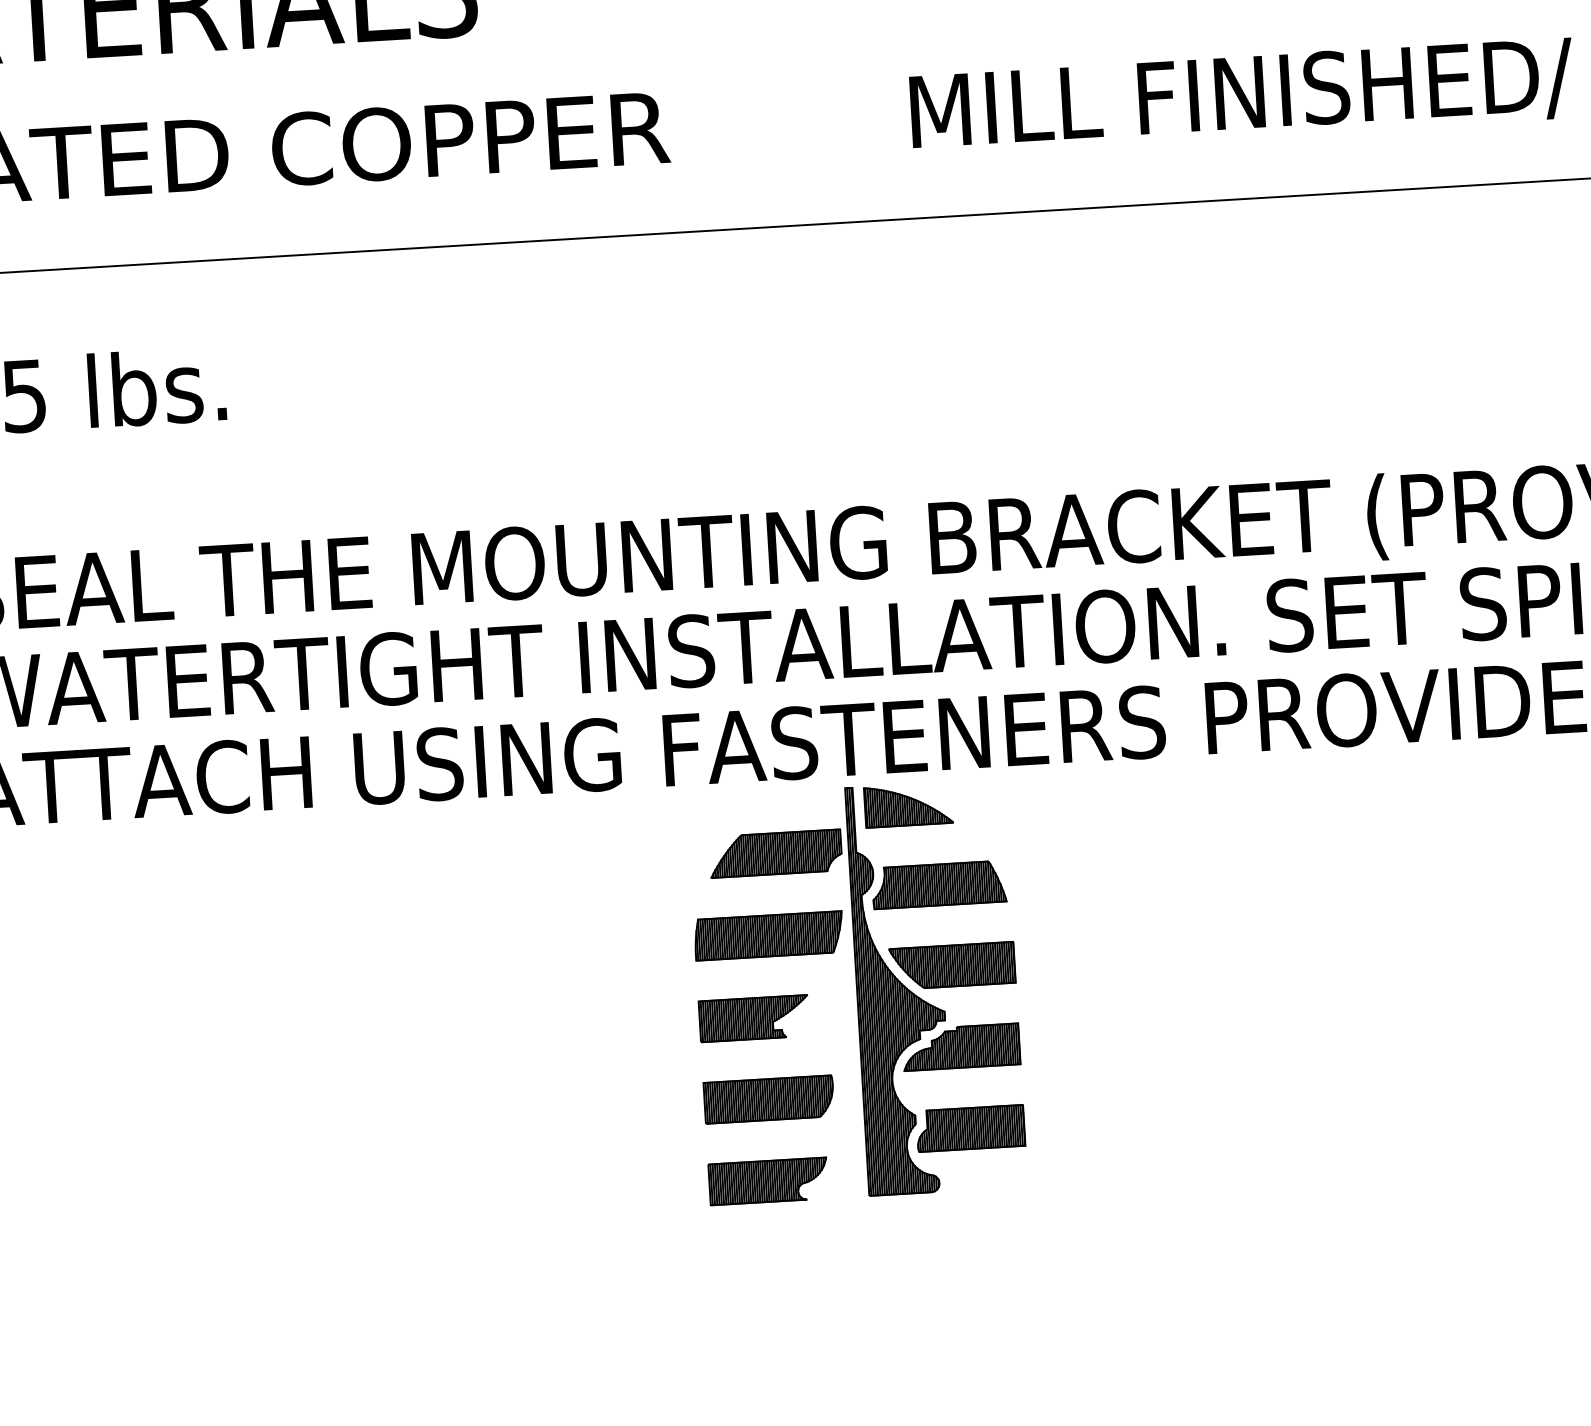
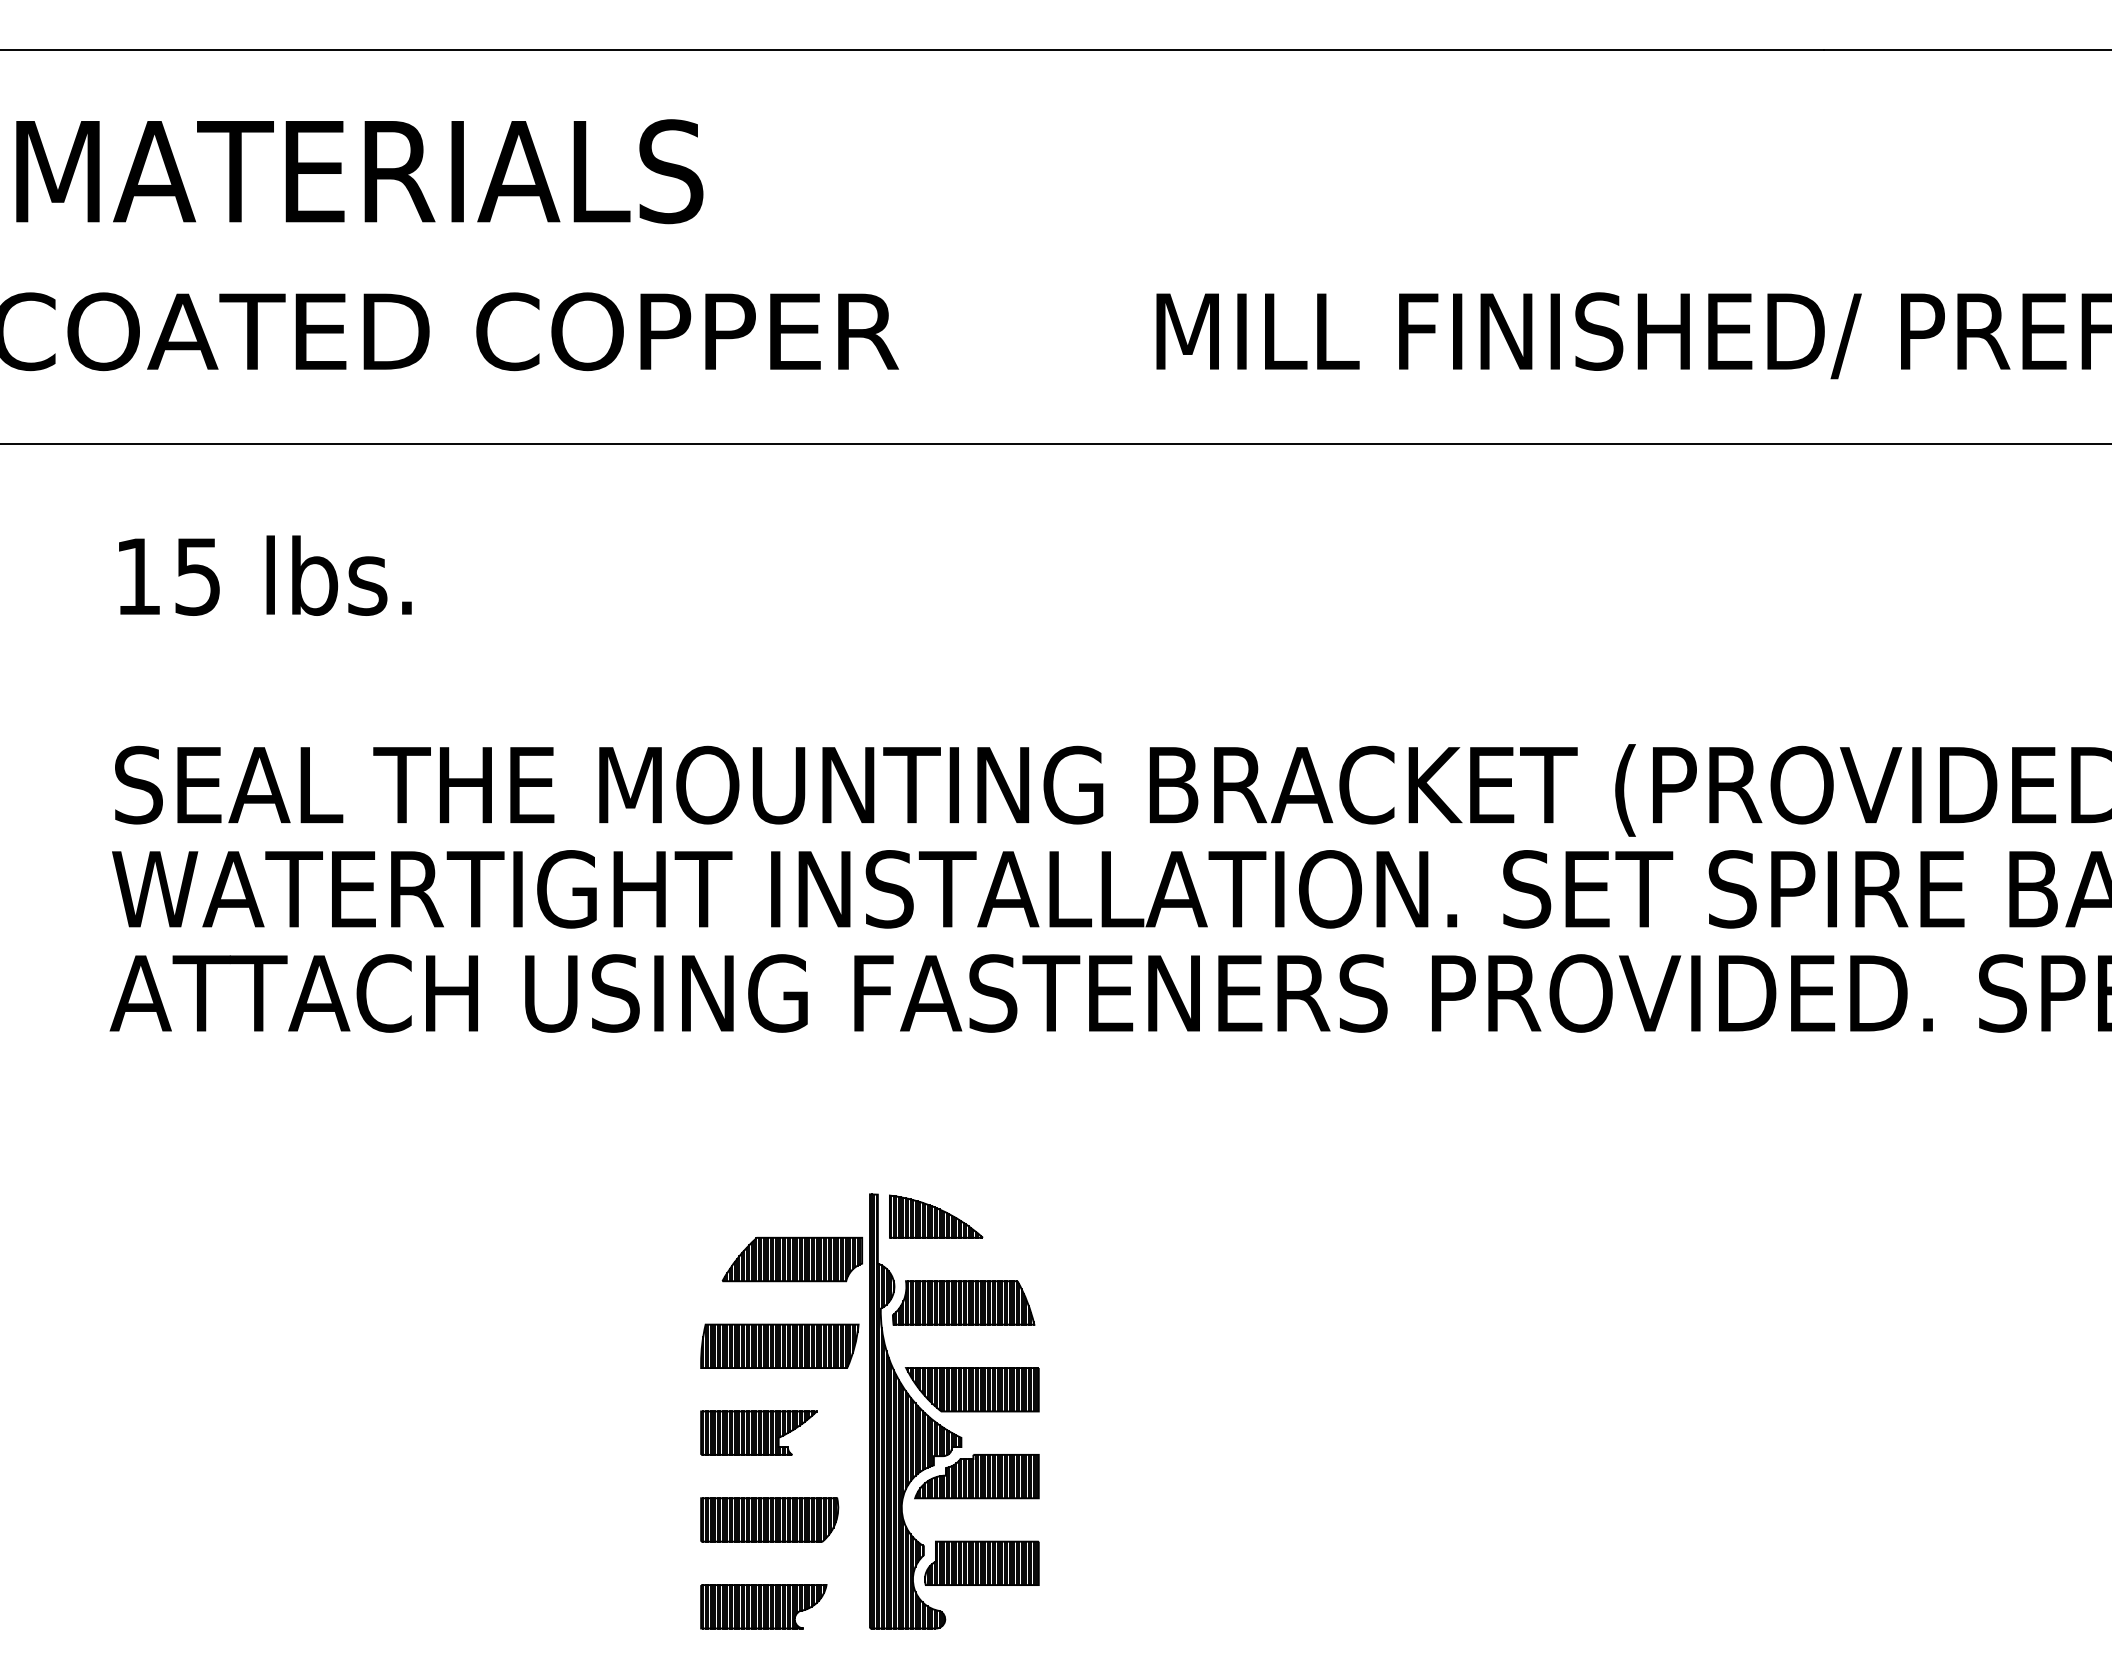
part: (856, 992) -> (869, 1411), moved

